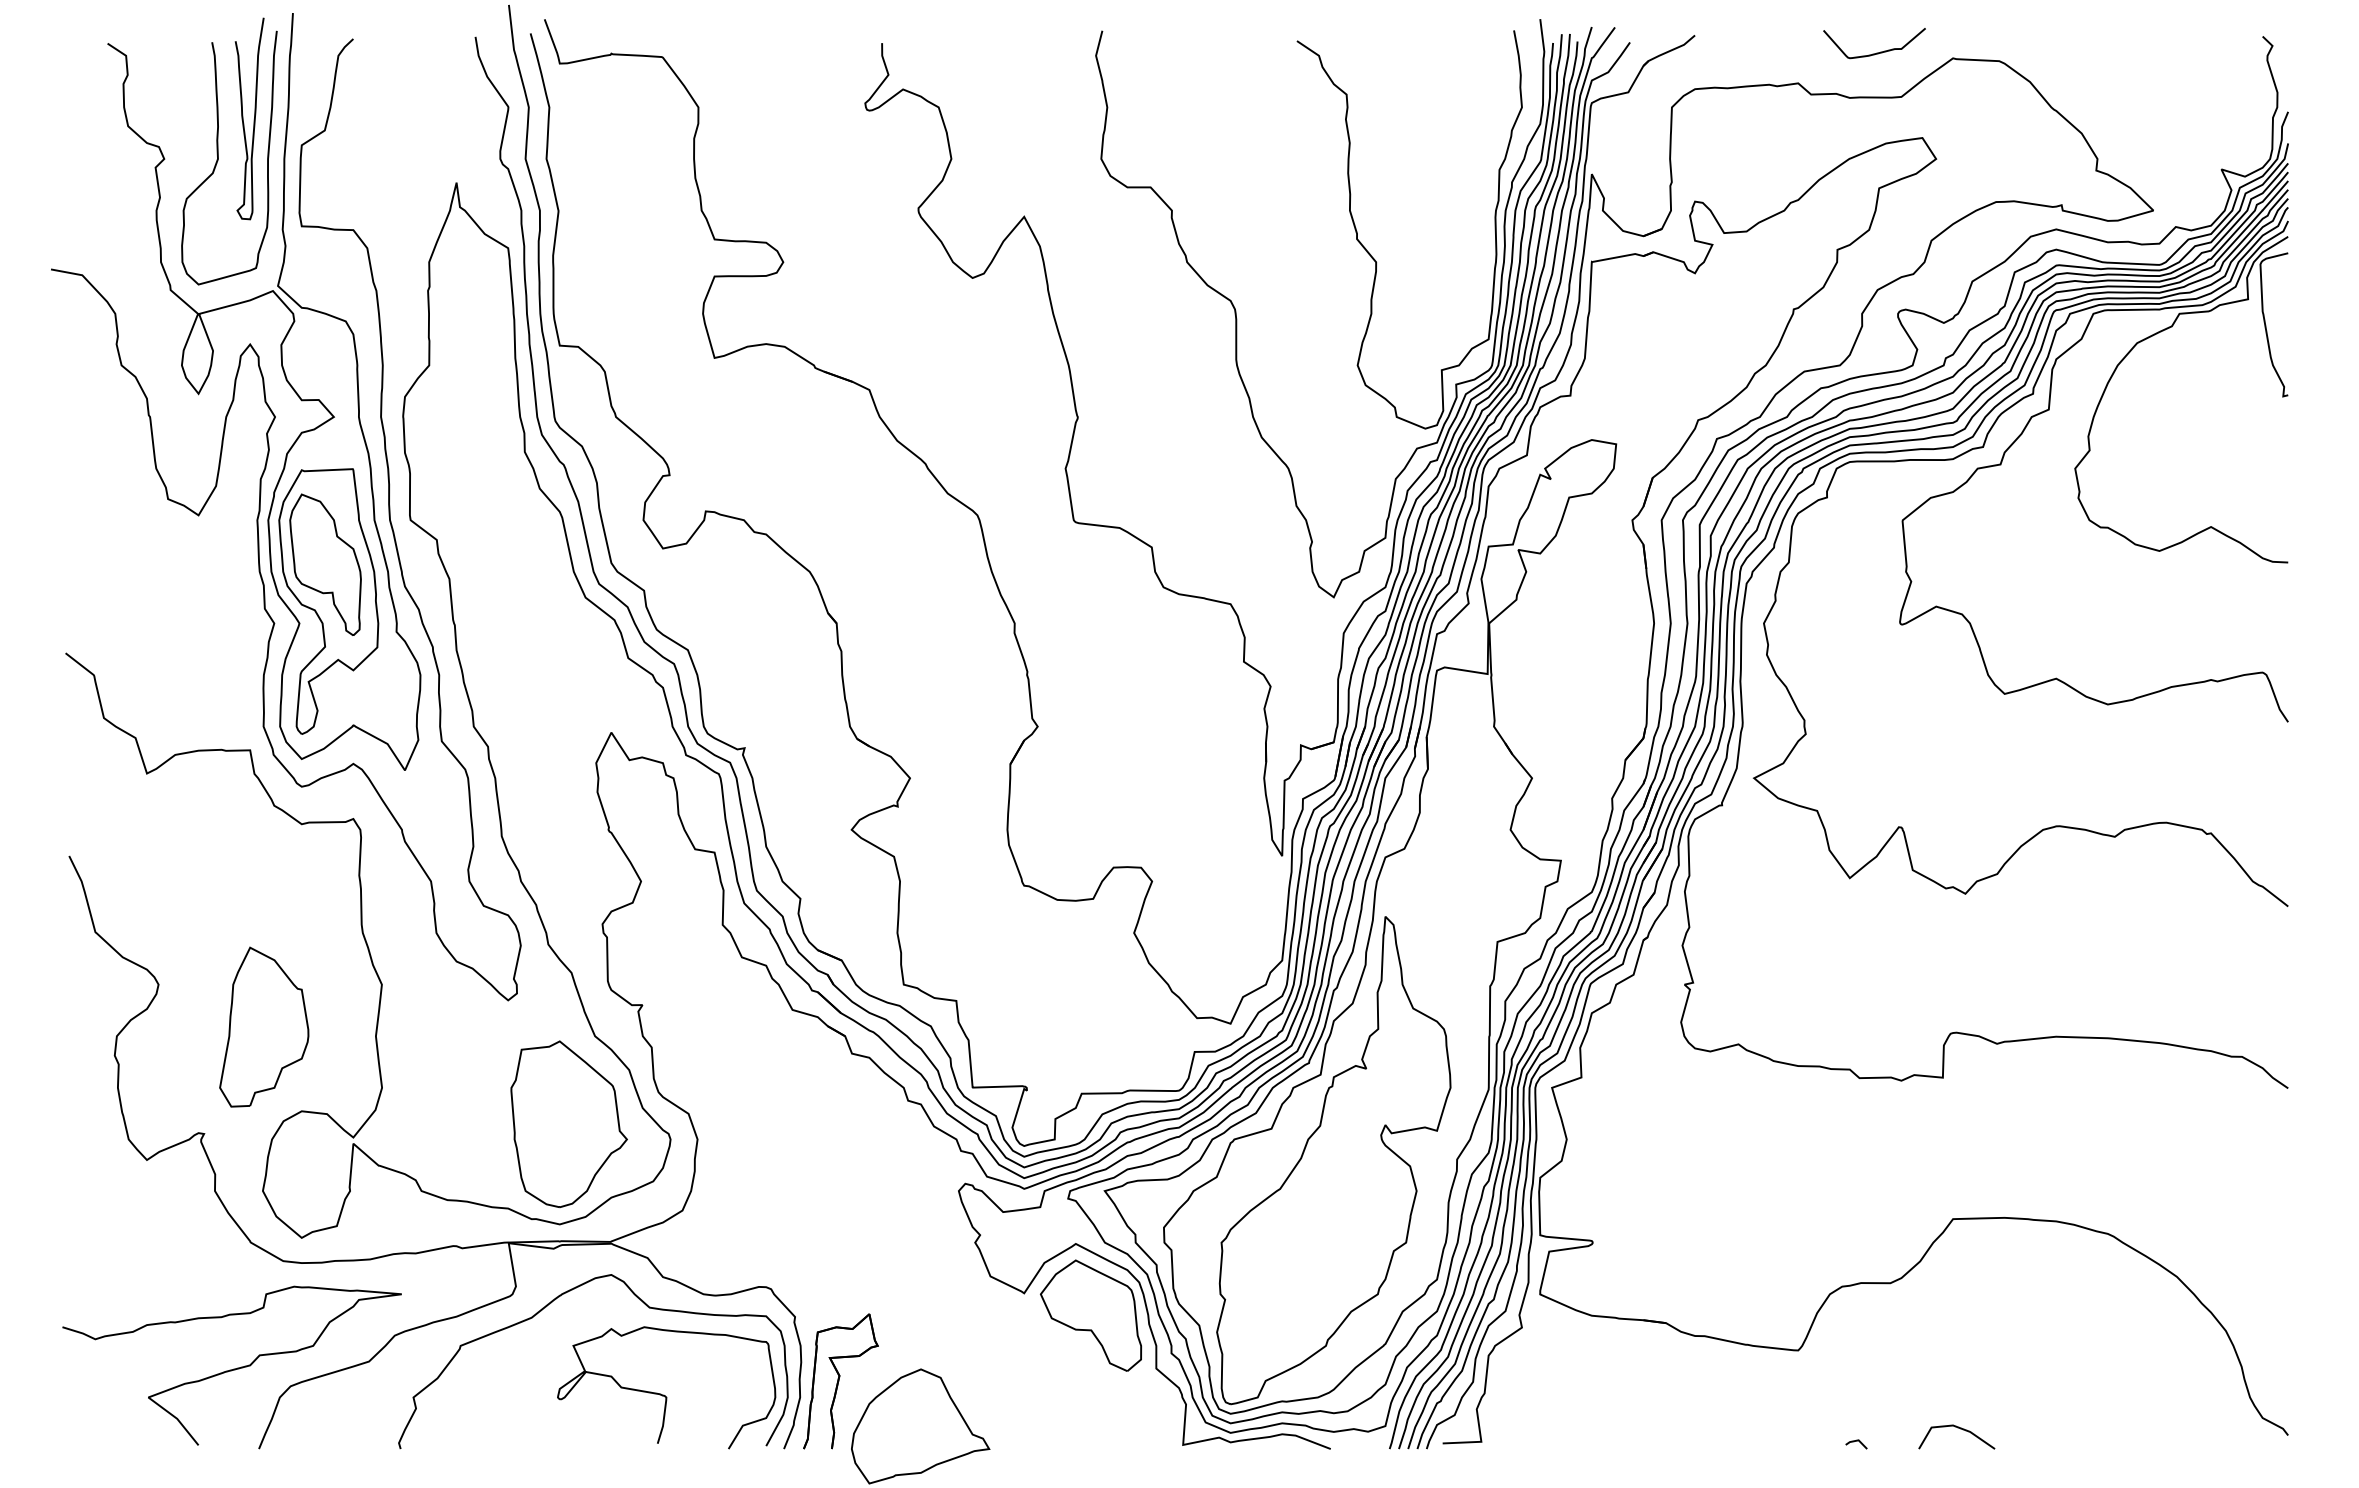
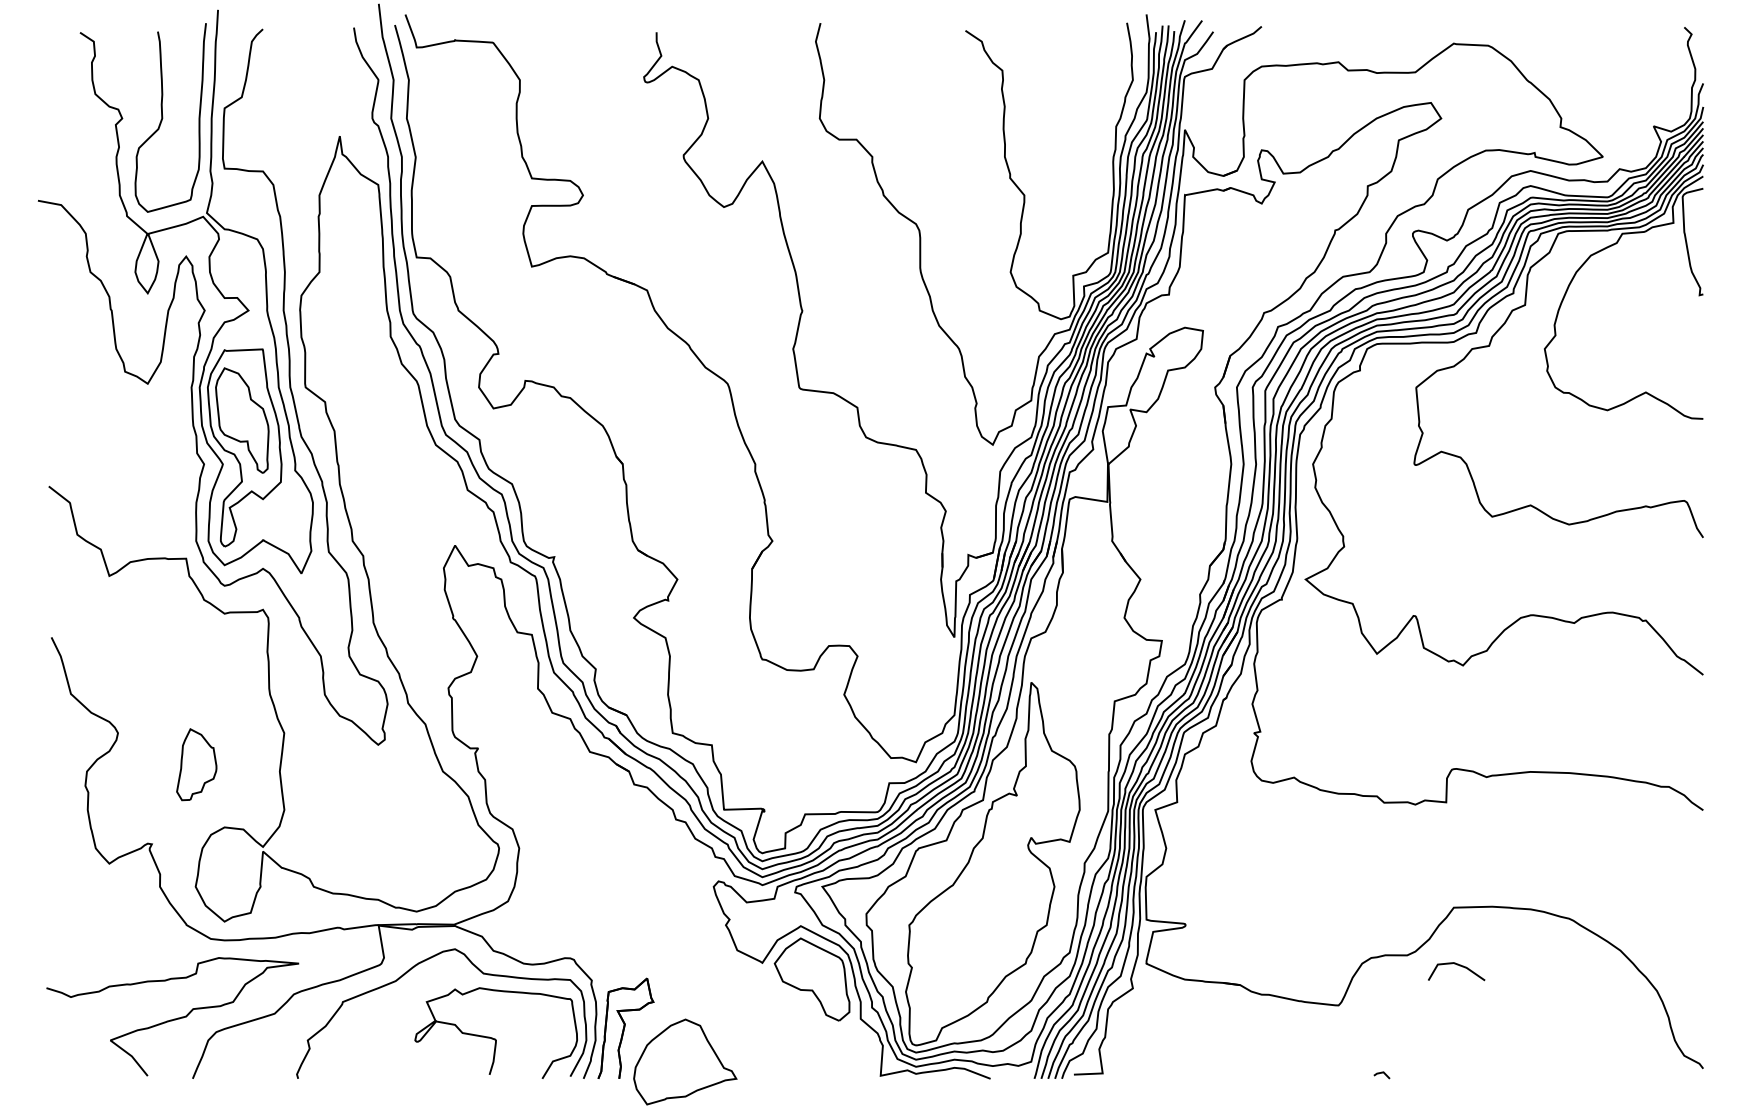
curve: (1876, 52) -> (1396, 39), removed
curve: (253, 119) -> (188, 89), removed
part: (264, 1026) -> (196, 764), size x0.6
part: (568, 1123) -> (423, 836), removed
line: (1957, 1428) -> (1457, 965), moved

